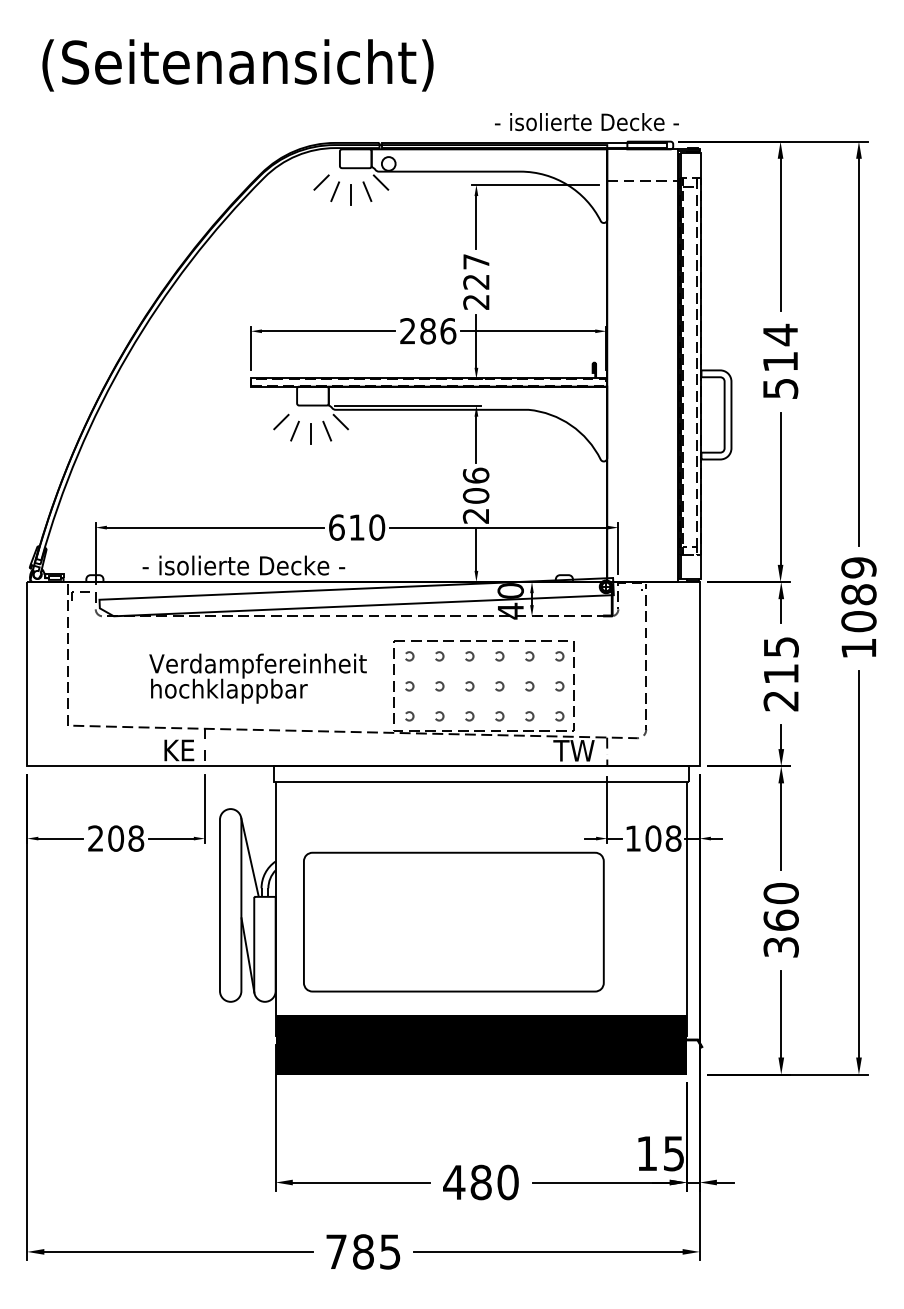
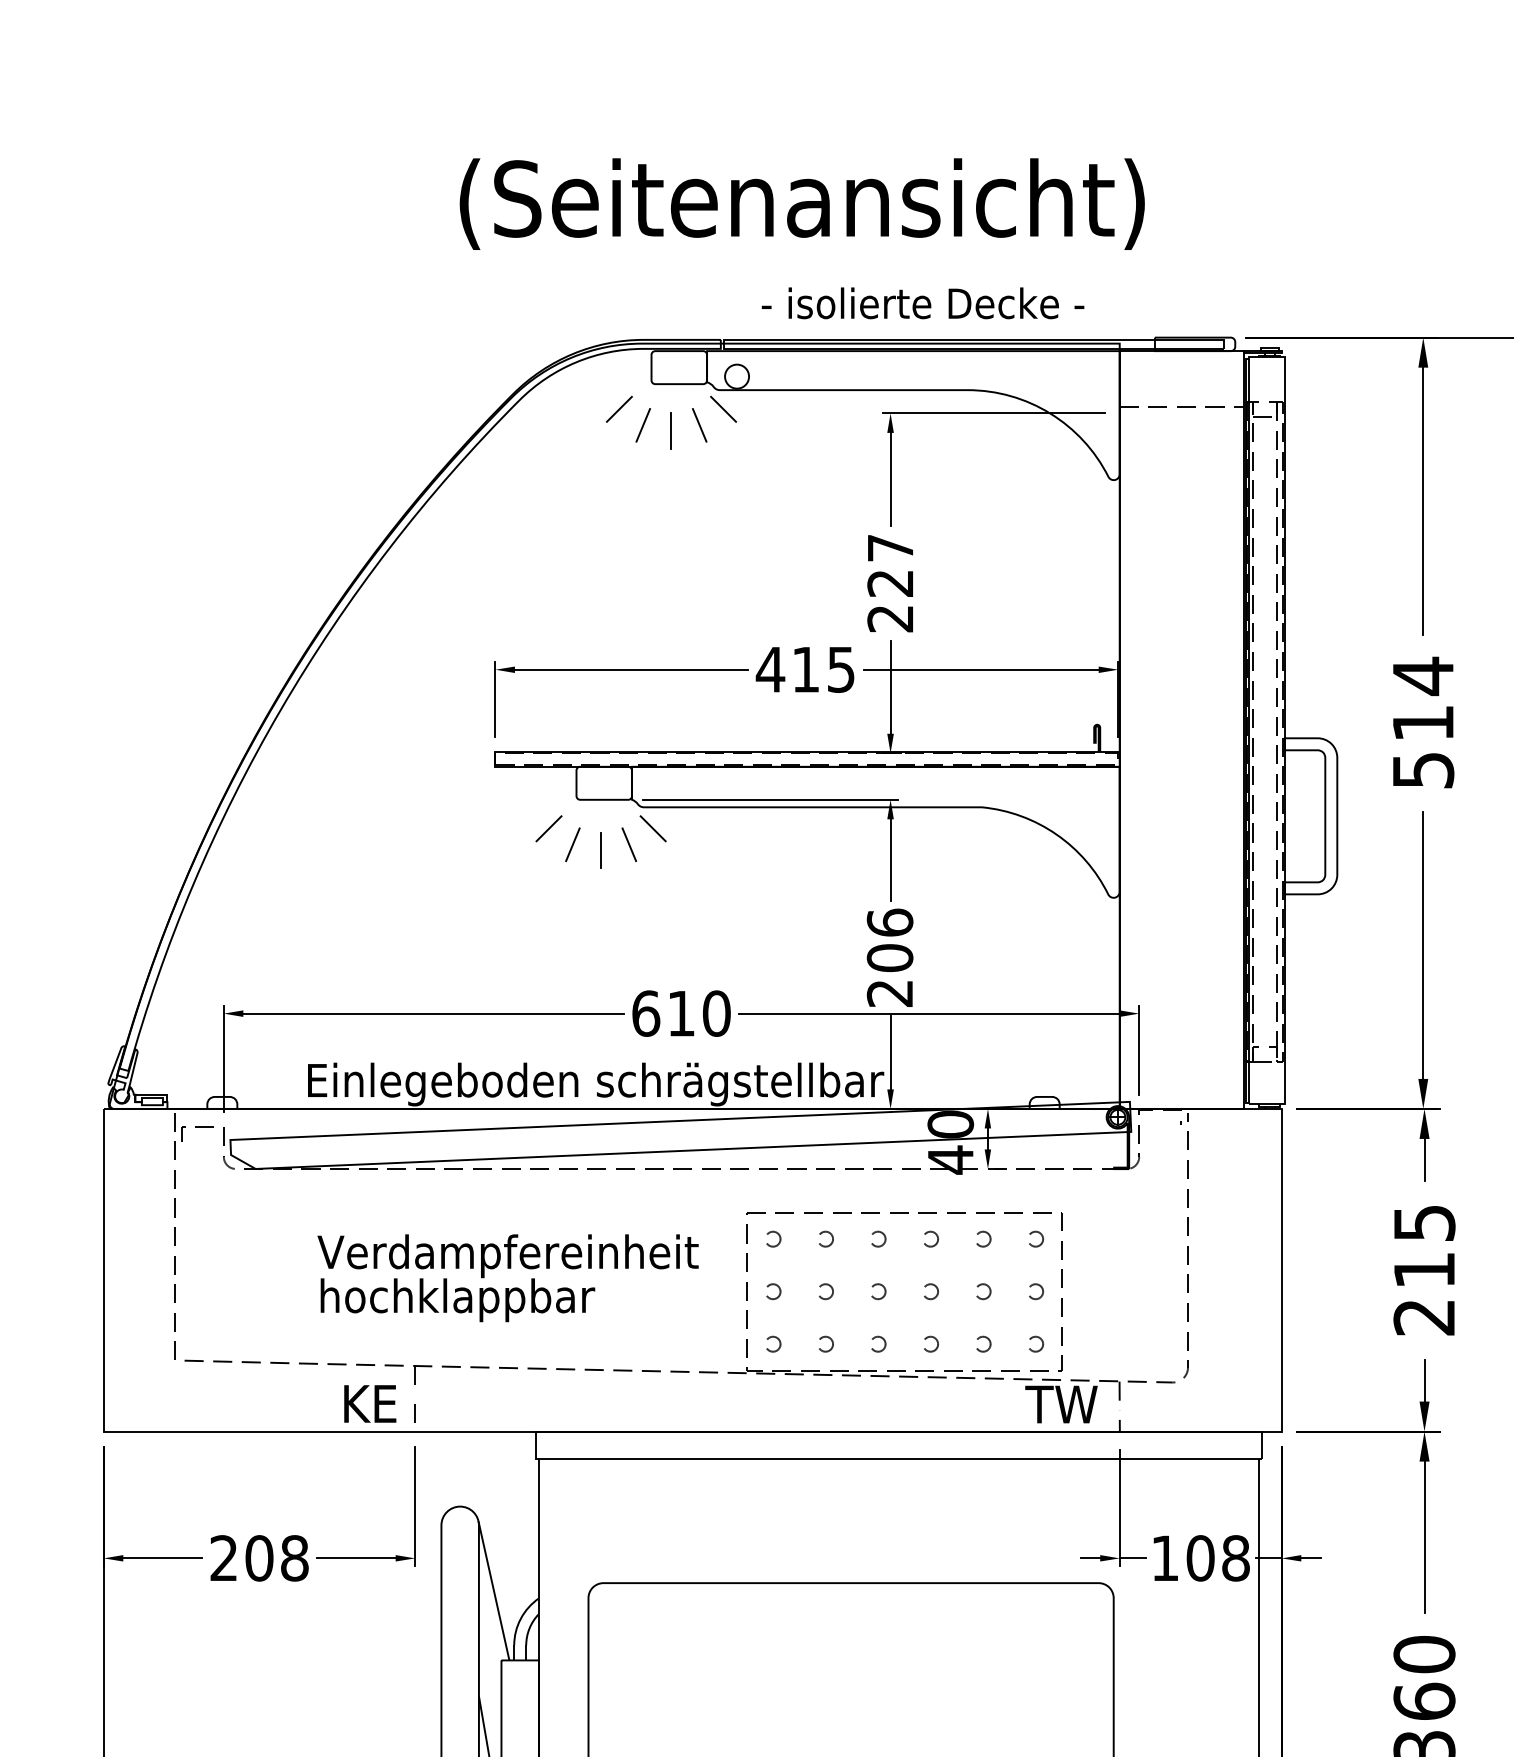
text: (237, 65) -> (801, 204), moved
text: (586, 122) -> (922, 304), moved
text: (427, 331) -> (804, 670), 286 -> 415
text: (307, 567) -> (594, 1083), - isolierte Decke - -> Einlegeboden schrägstellbar

